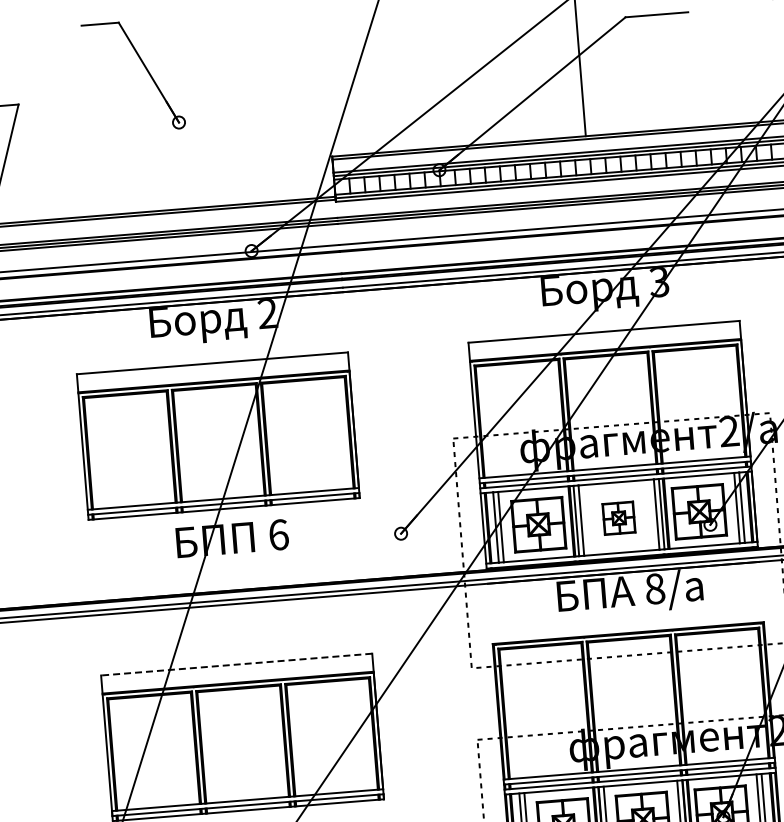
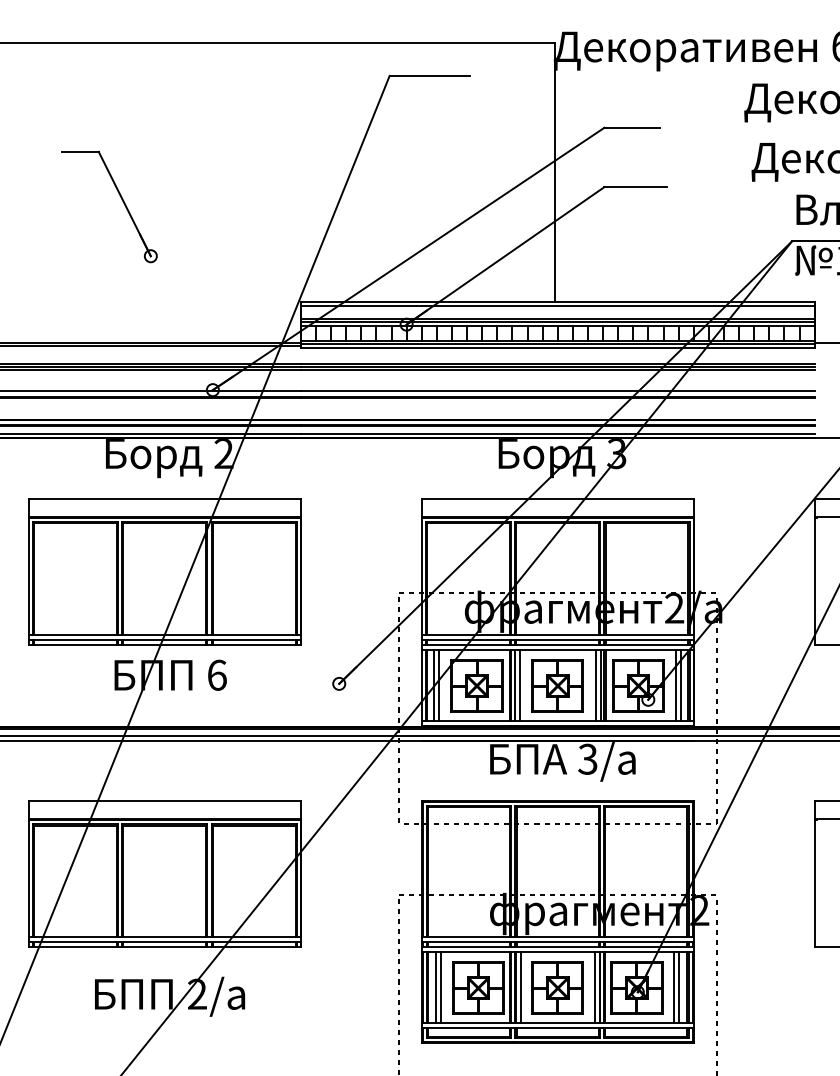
part: (618, 517) -> (557, 685), size x1.67
text: (654, 588) -> (587, 758), 8/ -> 3/
line: (236, 664) -> (164, 801), dashed -> solid

